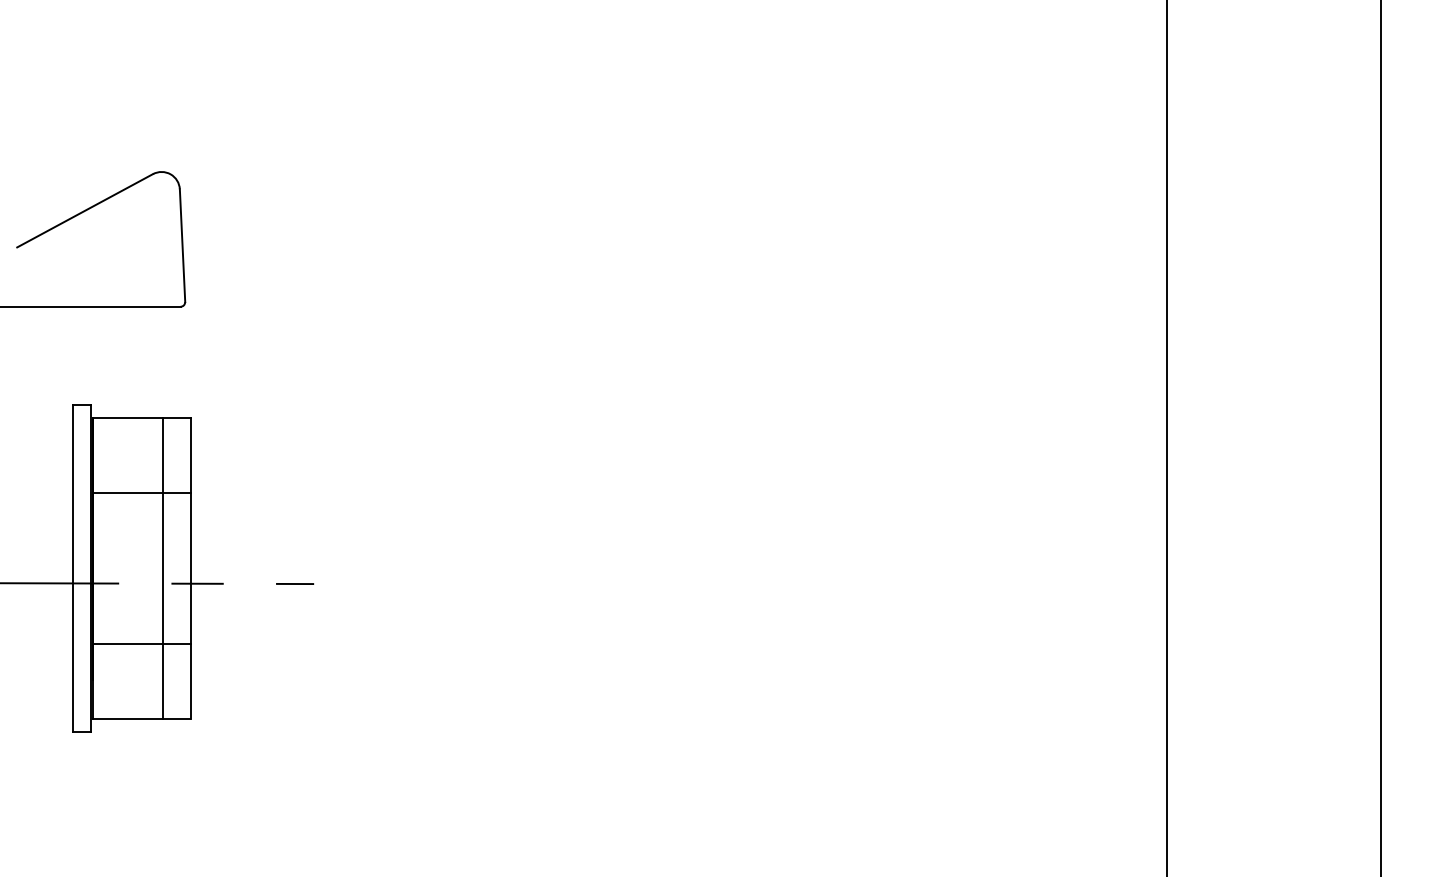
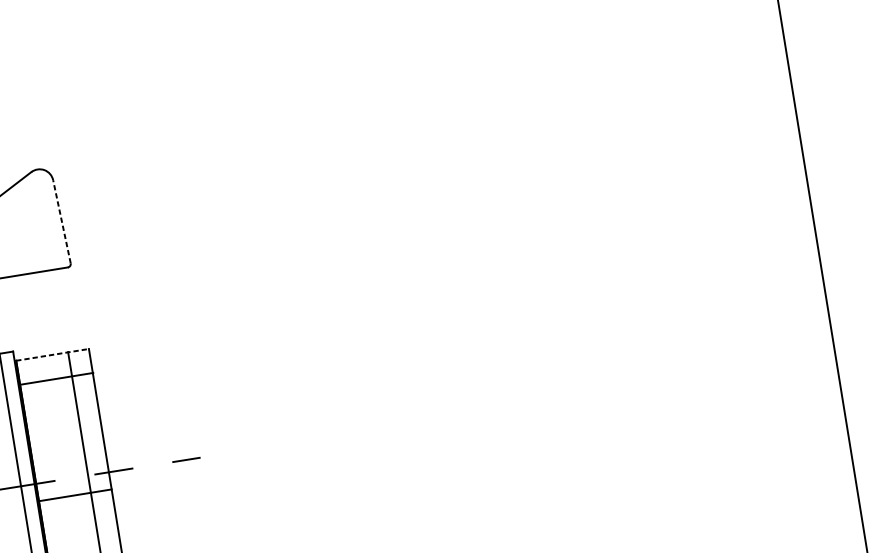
line: (182, 245) -> (61, 221), solid -> dashed
line: (142, 418) -> (52, 355), solid -> dashed
line: (142, 493) -> (56, 379), moved
line: (141, 643) -> (74, 495), moved

